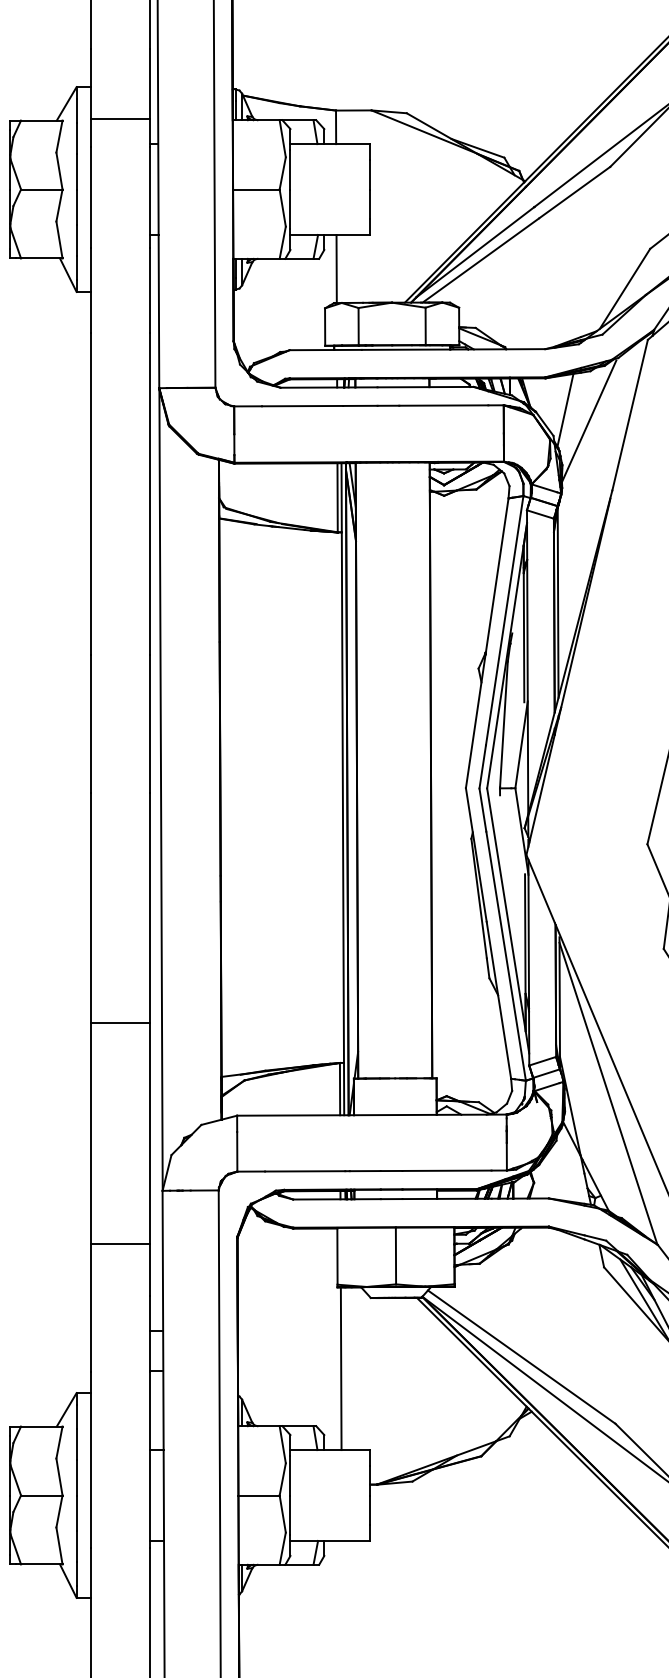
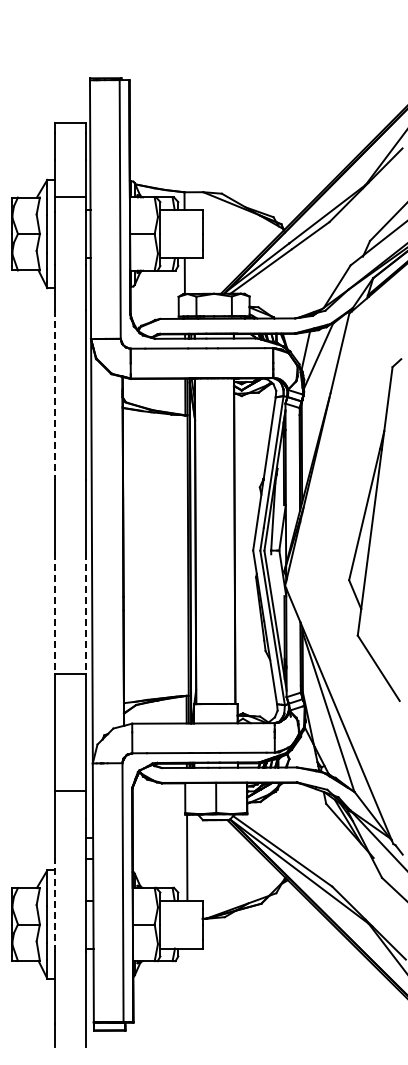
line: (90, 494) -> (54, 395), solid -> dashed
line: (90, 907) -> (54, 613), solid -> dashed
line: (150, 907) -> (86, 613), solid -> dashed
line: (90, 1459) -> (54, 905), solid -> dashed

